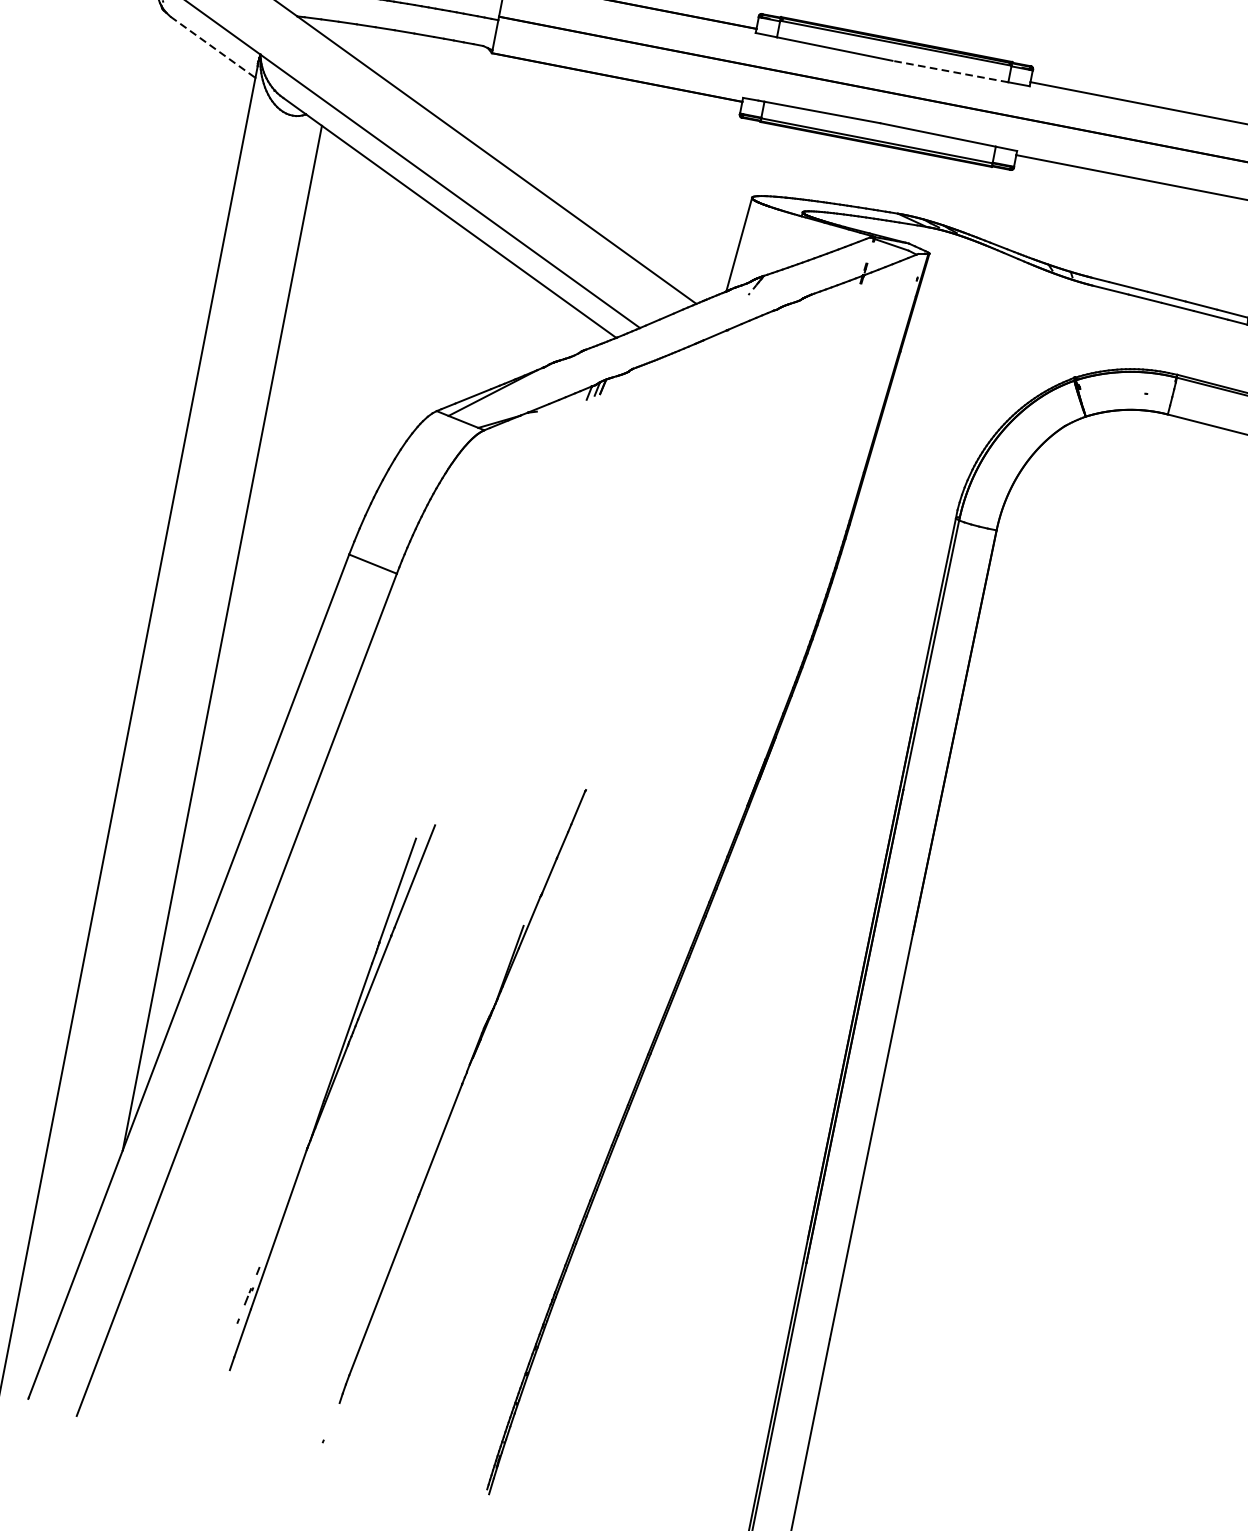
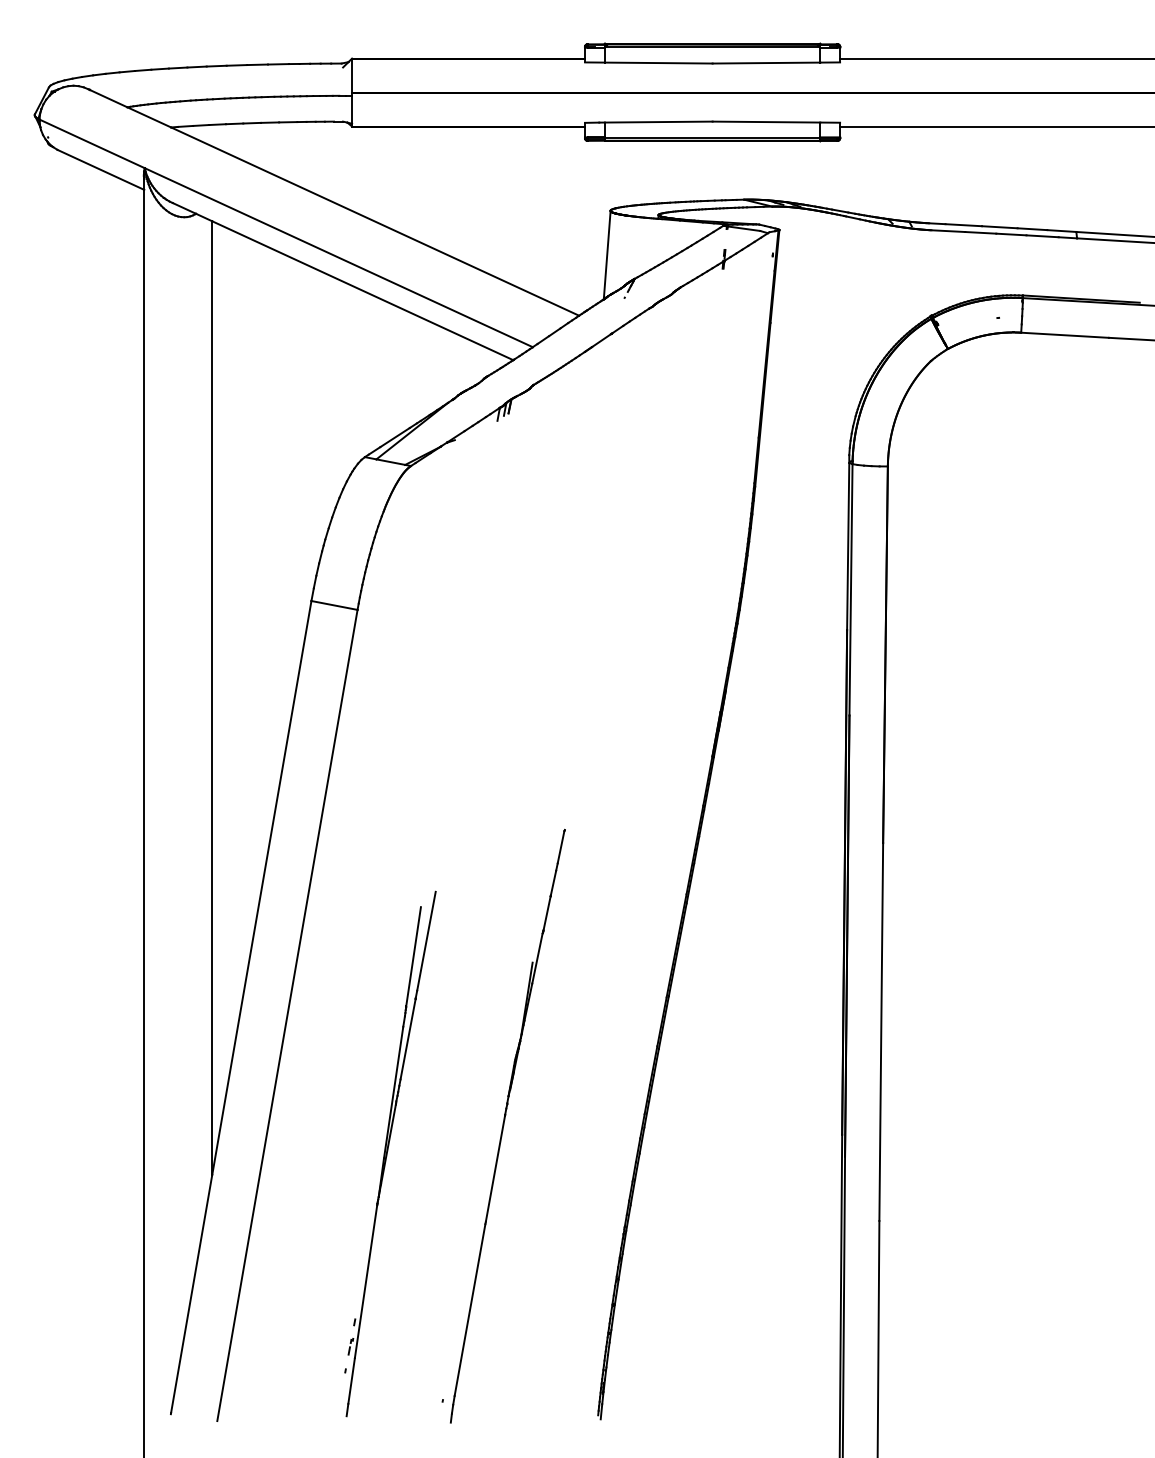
line: (212, 46) -> (100, 169), dashed -> solid
line: (950, 72) -> (766, 63), dashed -> solid
part: (462, 1095) -> (507, 1125), moved
part: (331, 1096) -> (390, 1153), moved

